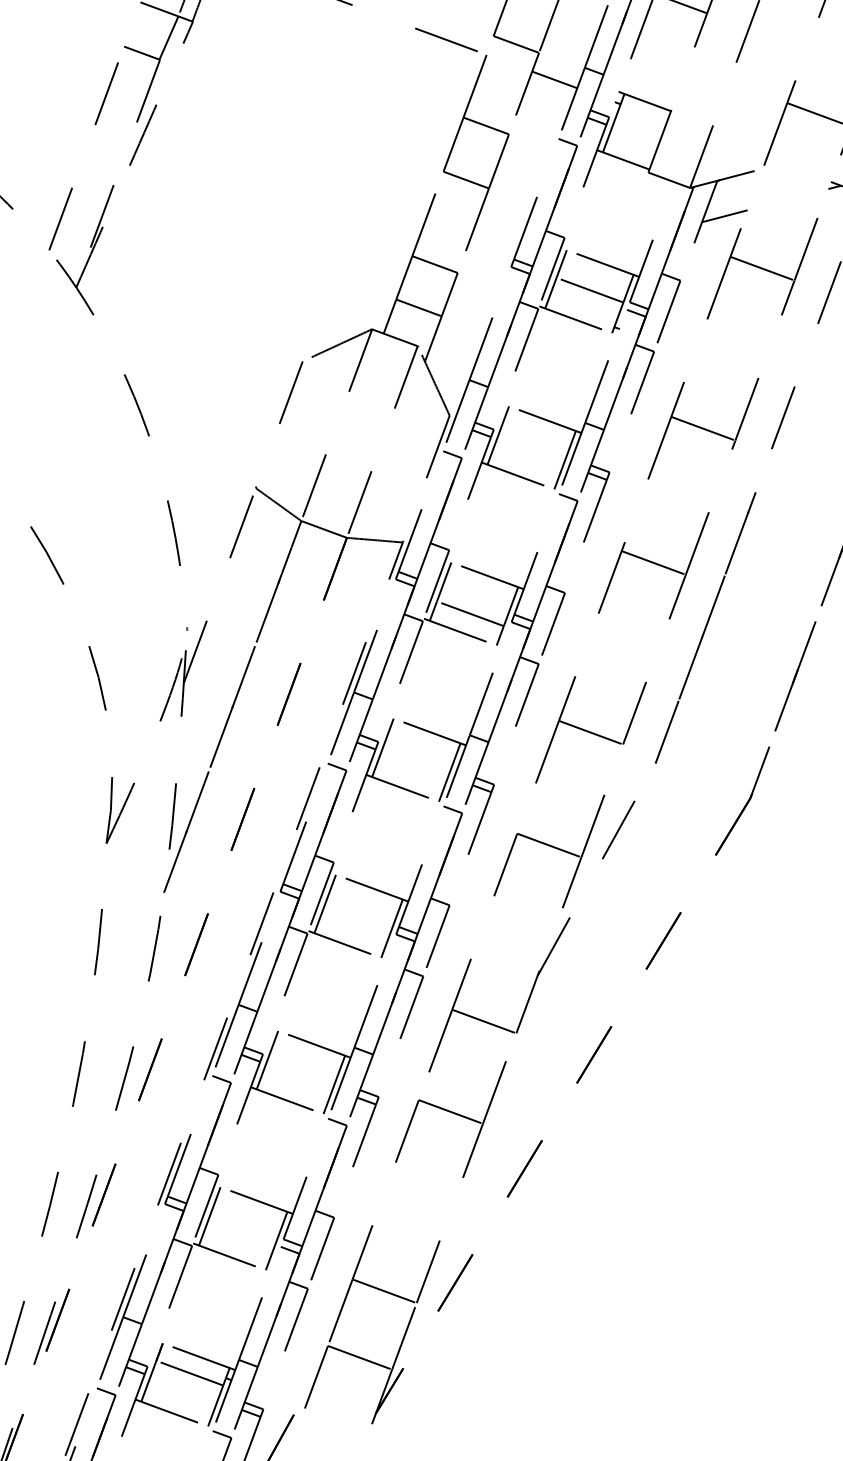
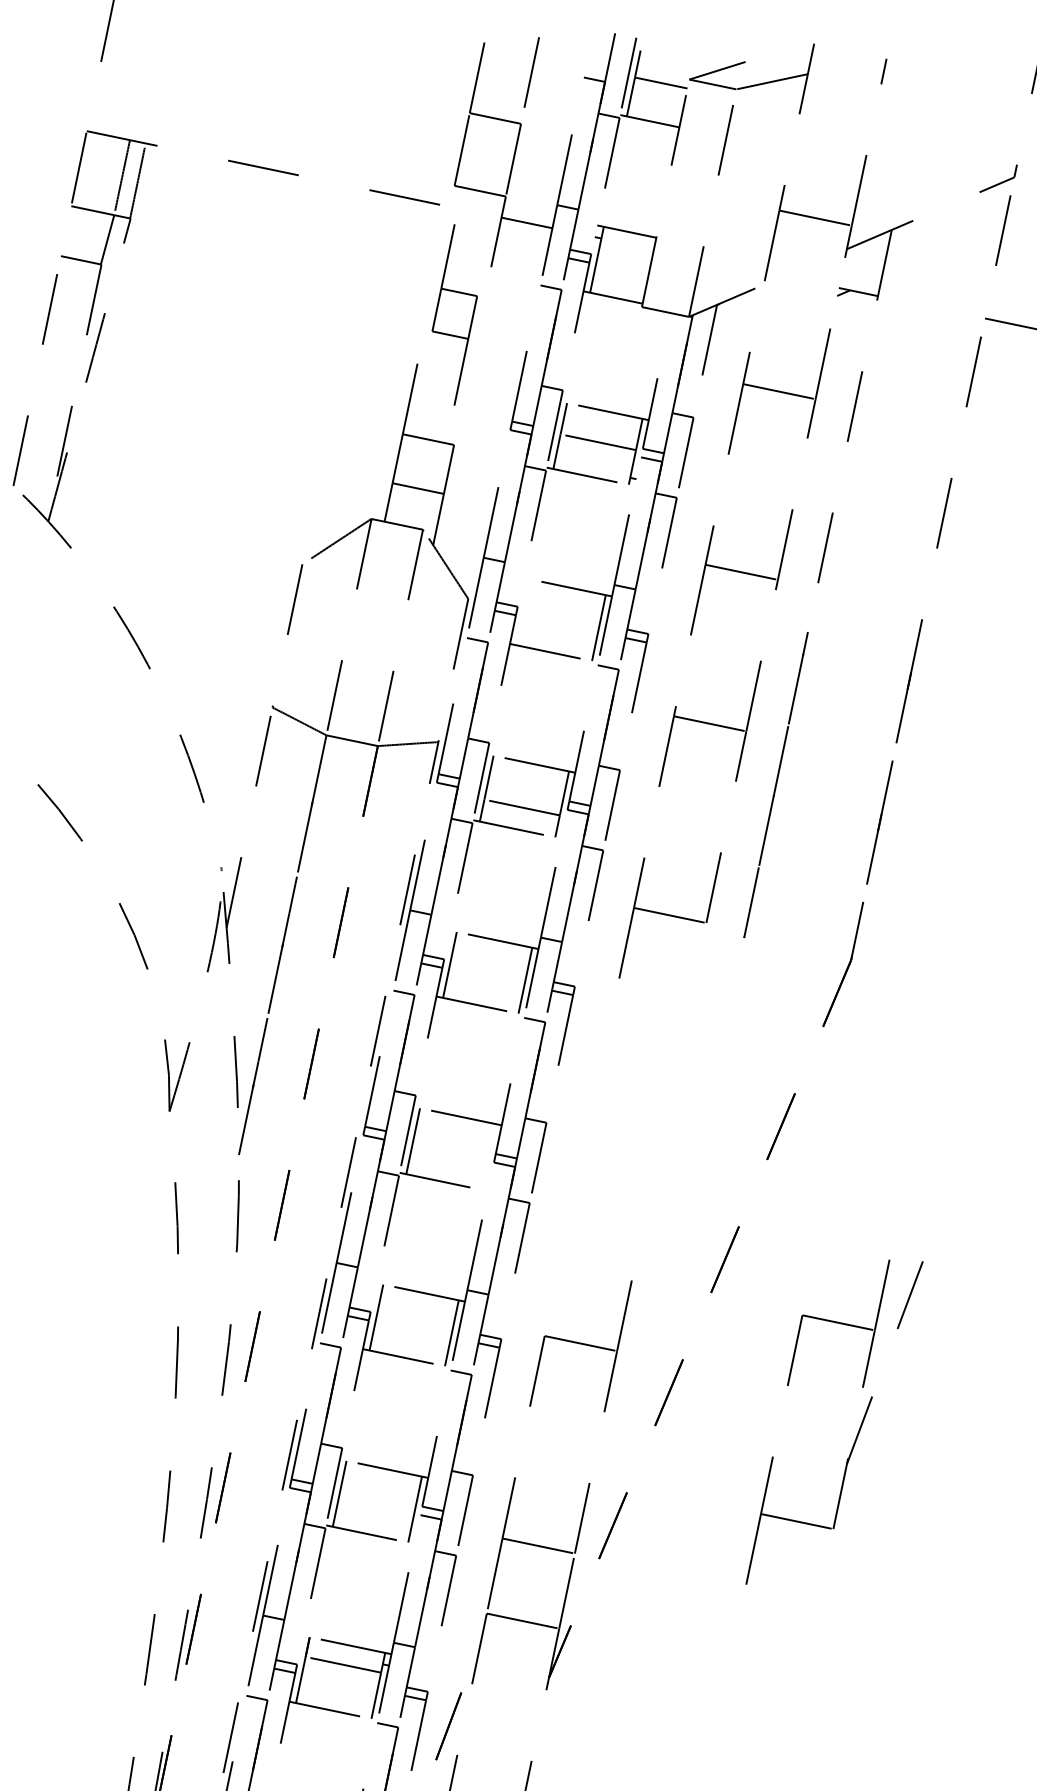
part: (476, 152) -> (454, 313), size x0.7
line: (724, 216) -> (730, 341), removed
line: (498, 435) -> (523, 612), removed
line: (391, 928) -> (488, 1156), removed
part: (551, 948) -> (857, 1432), moved

